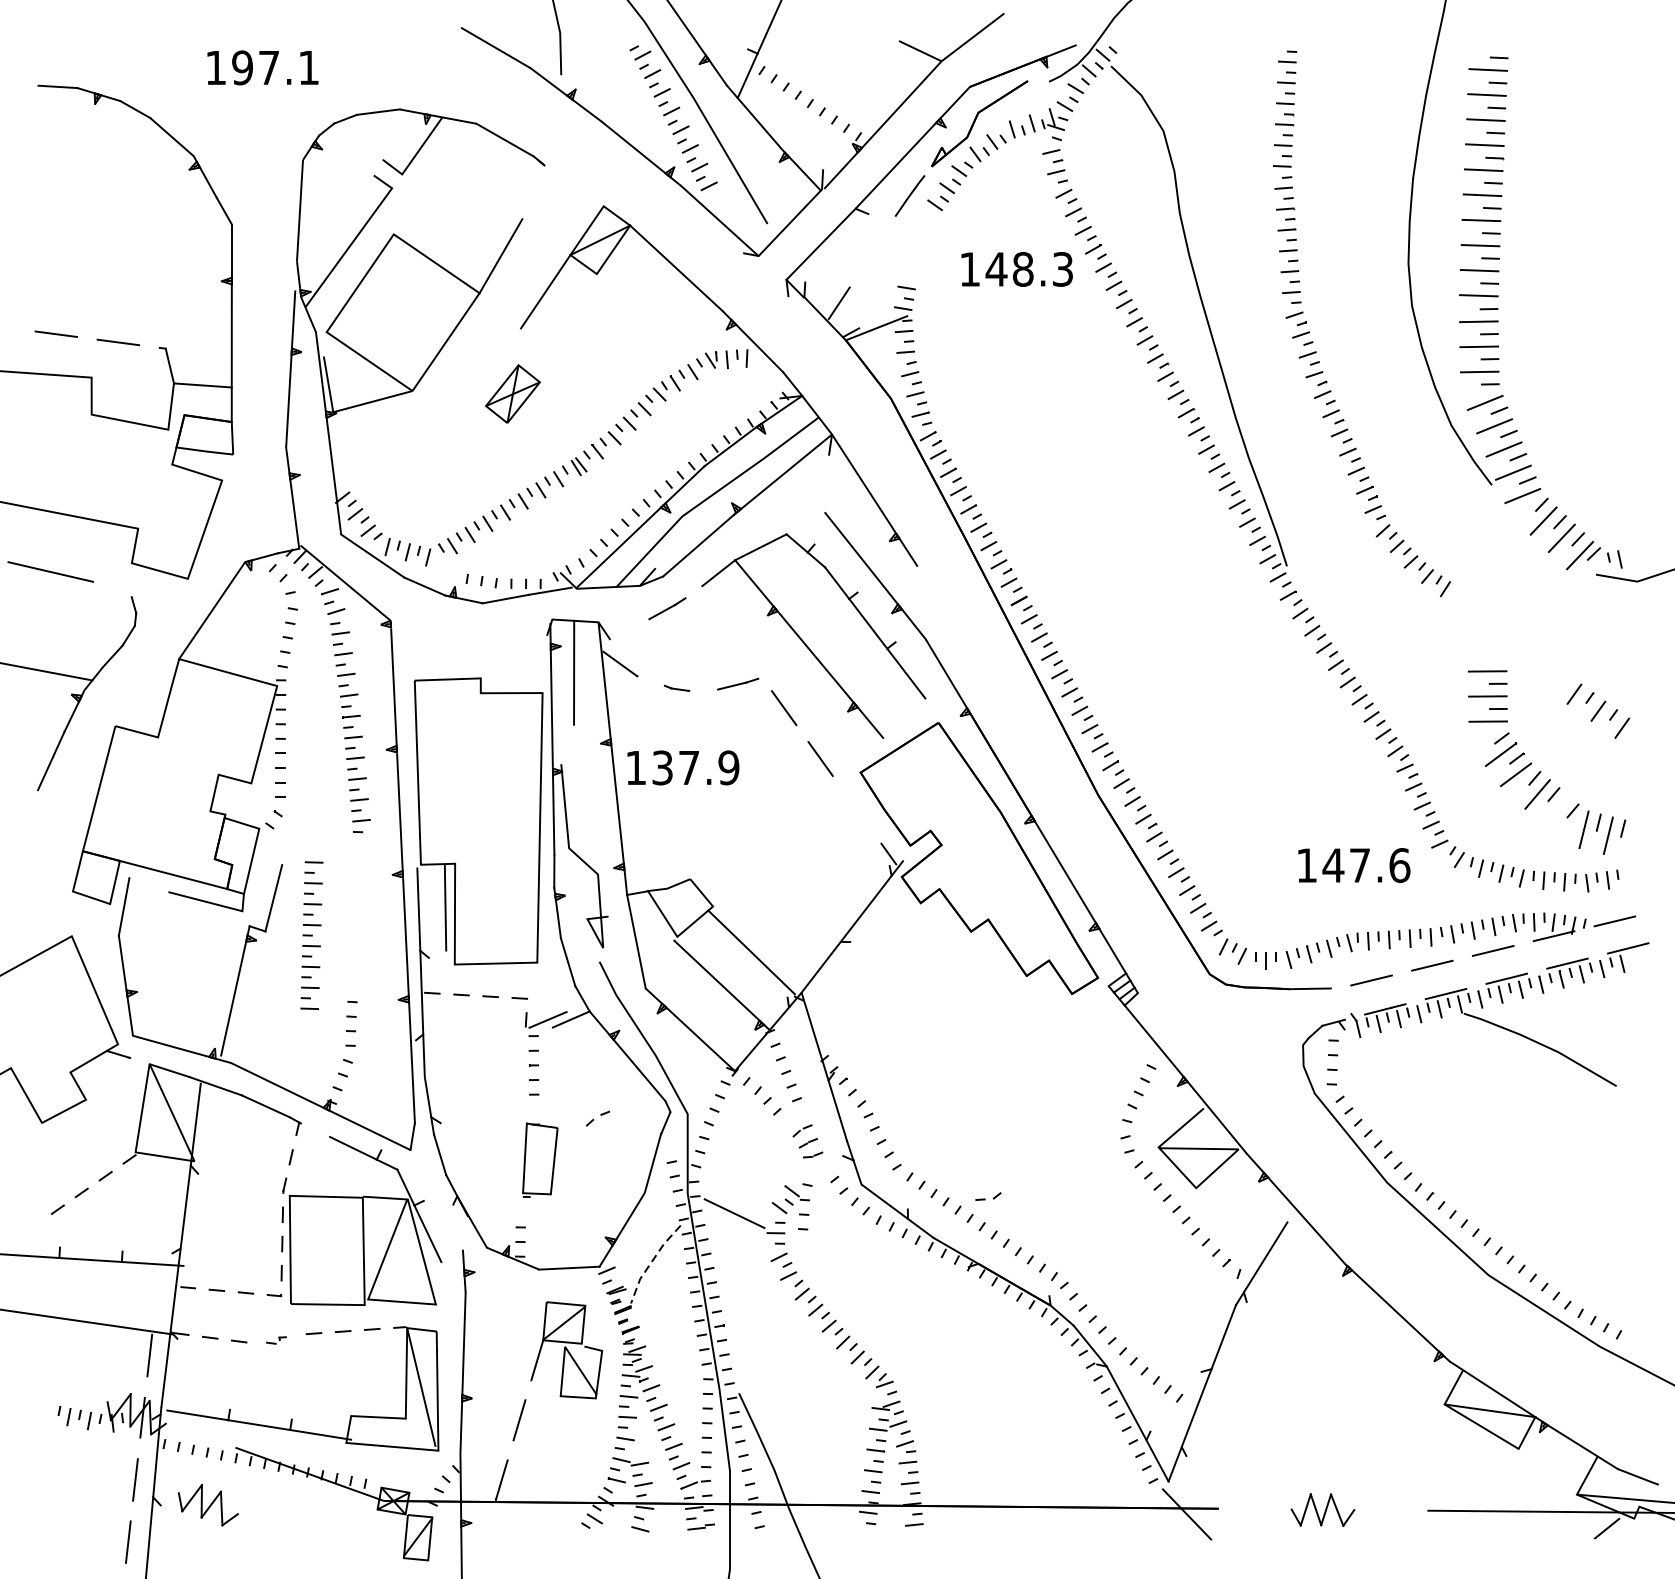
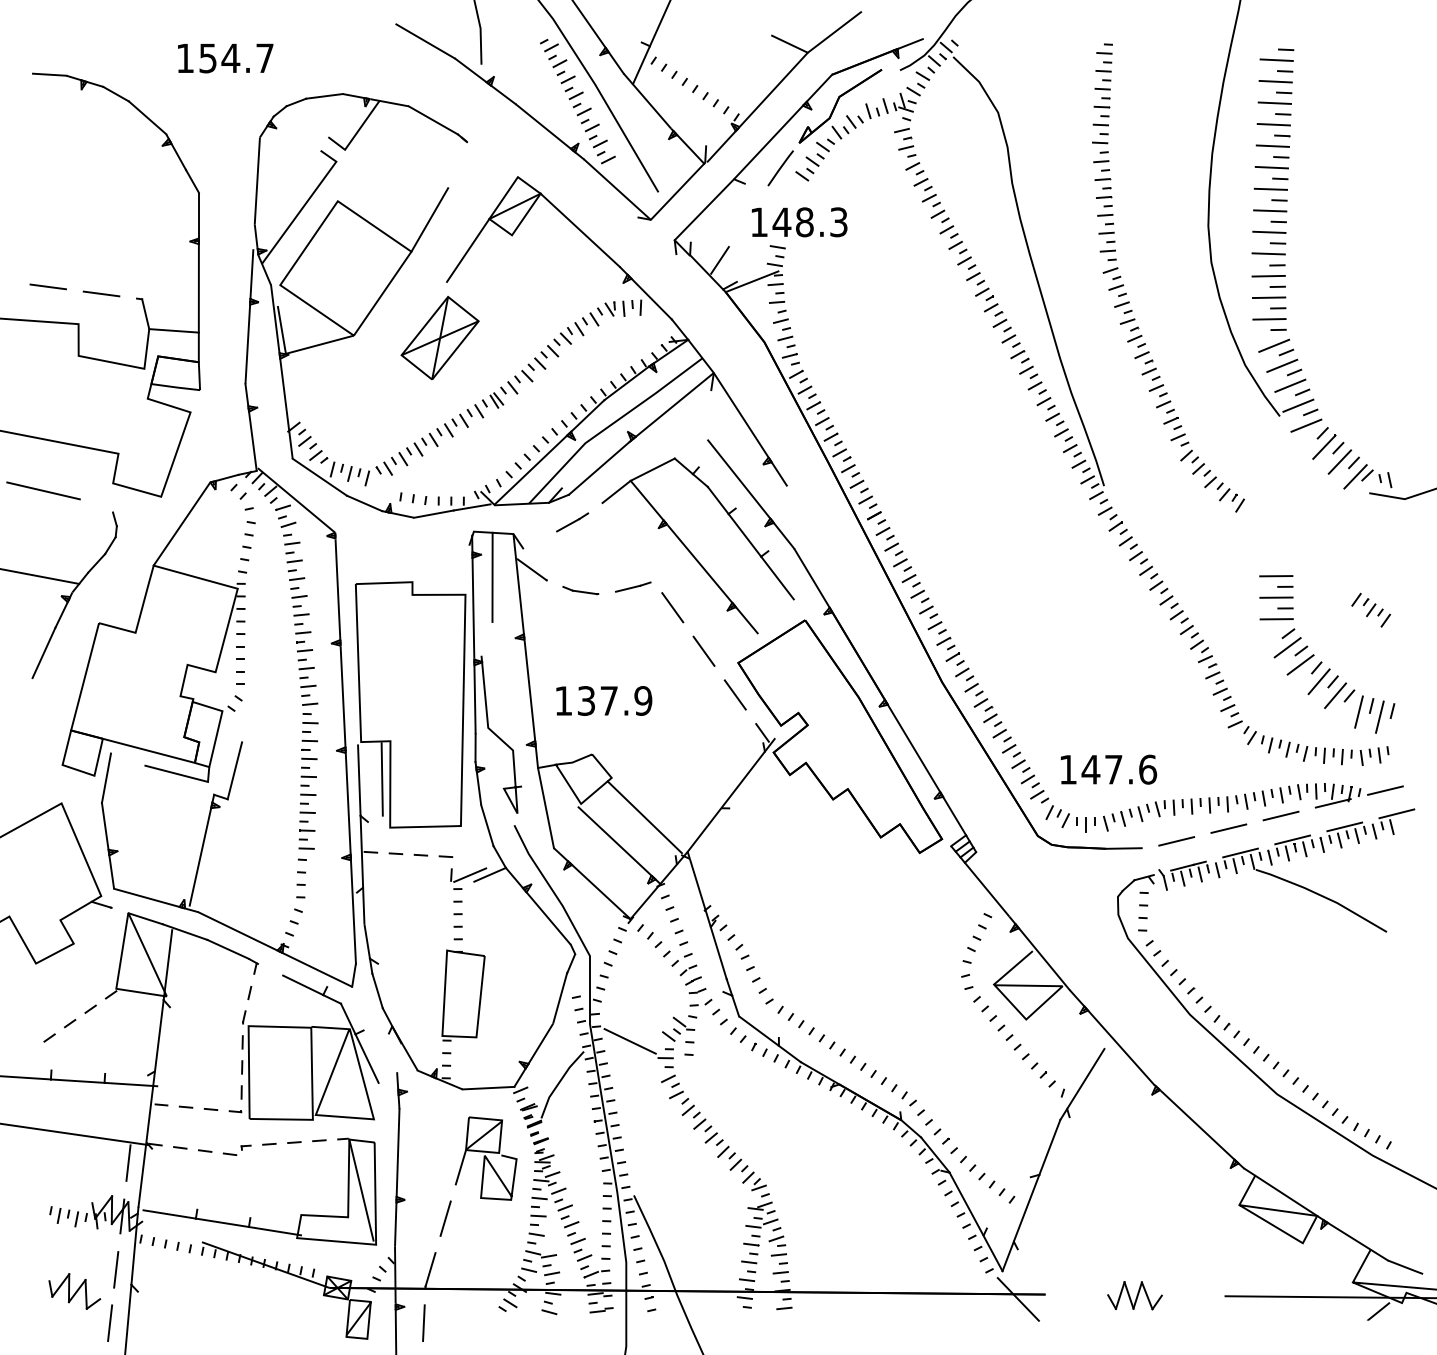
text: (275, 67) -> (236, 58), 197.1 -> 154.7
text: (1017, 269) -> (799, 222), moved
part: (512, 394) -> (439, 338), size x1.67
part: (676, 688) -> (580, 590), size x1.67
part: (1597, 710) -> (1370, 609), size x0.71
text: (683, 767) -> (604, 700), moved
line: (856, 809) -> (734, 694), added
line: (1556, 810) -> (1335, 695), added
text: (1355, 865) -> (1109, 769), moved
part: (311, 935) -> (308, 785), moved
part: (597, 1118) -> (681, 959), moved
part: (540, 1160) -> (463, 995), size x1.43
part: (987, 1196) -> (700, 1002), moved
line: (652, 1261) -> (559, 1082), dashed -> solid
part: (275, 1339) -> (236, 1149), size x1.67
part: (208, 1505) -> (74, 1291), moved
line: (493, 1542) -> (423, 1323), added

